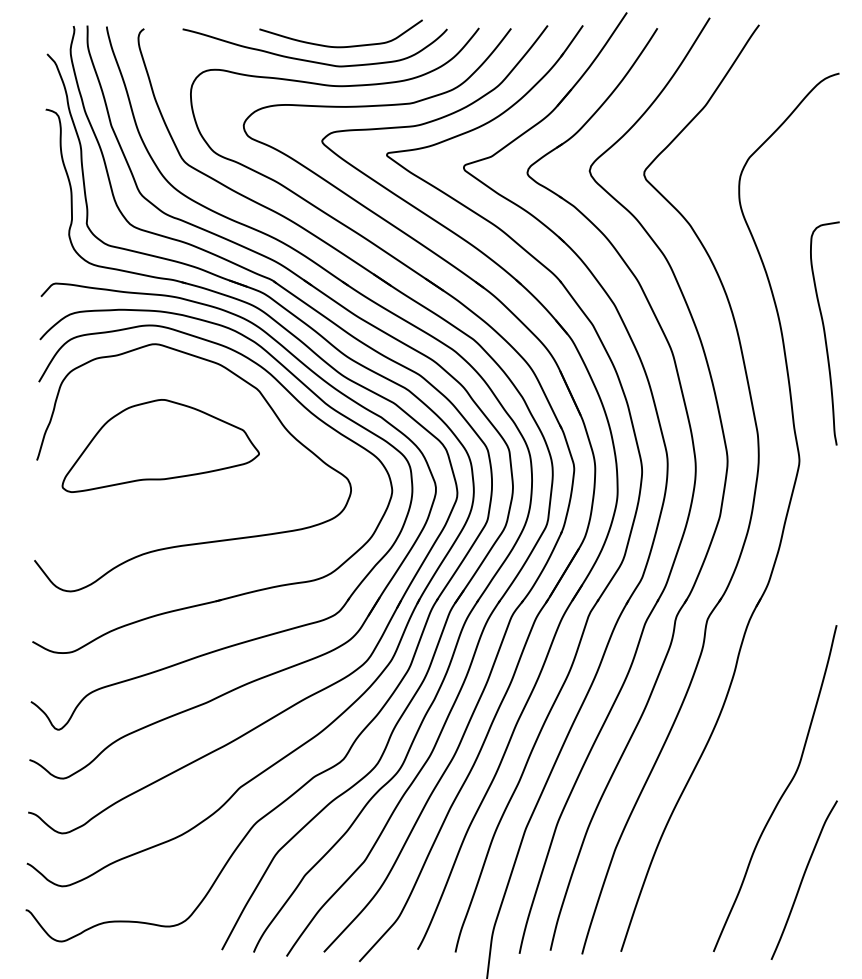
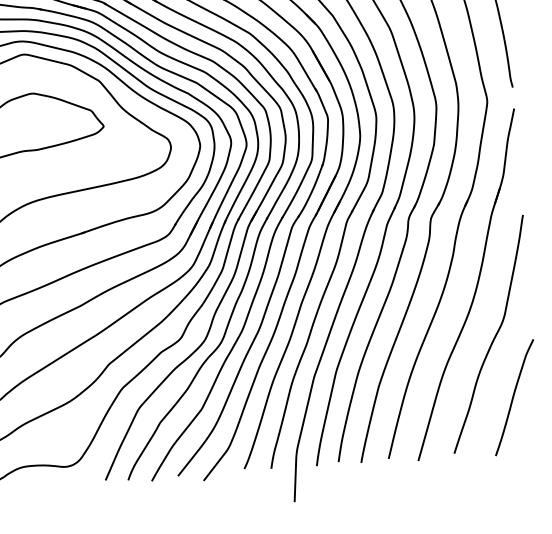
part: (762, 721) -> (475, 287), added

